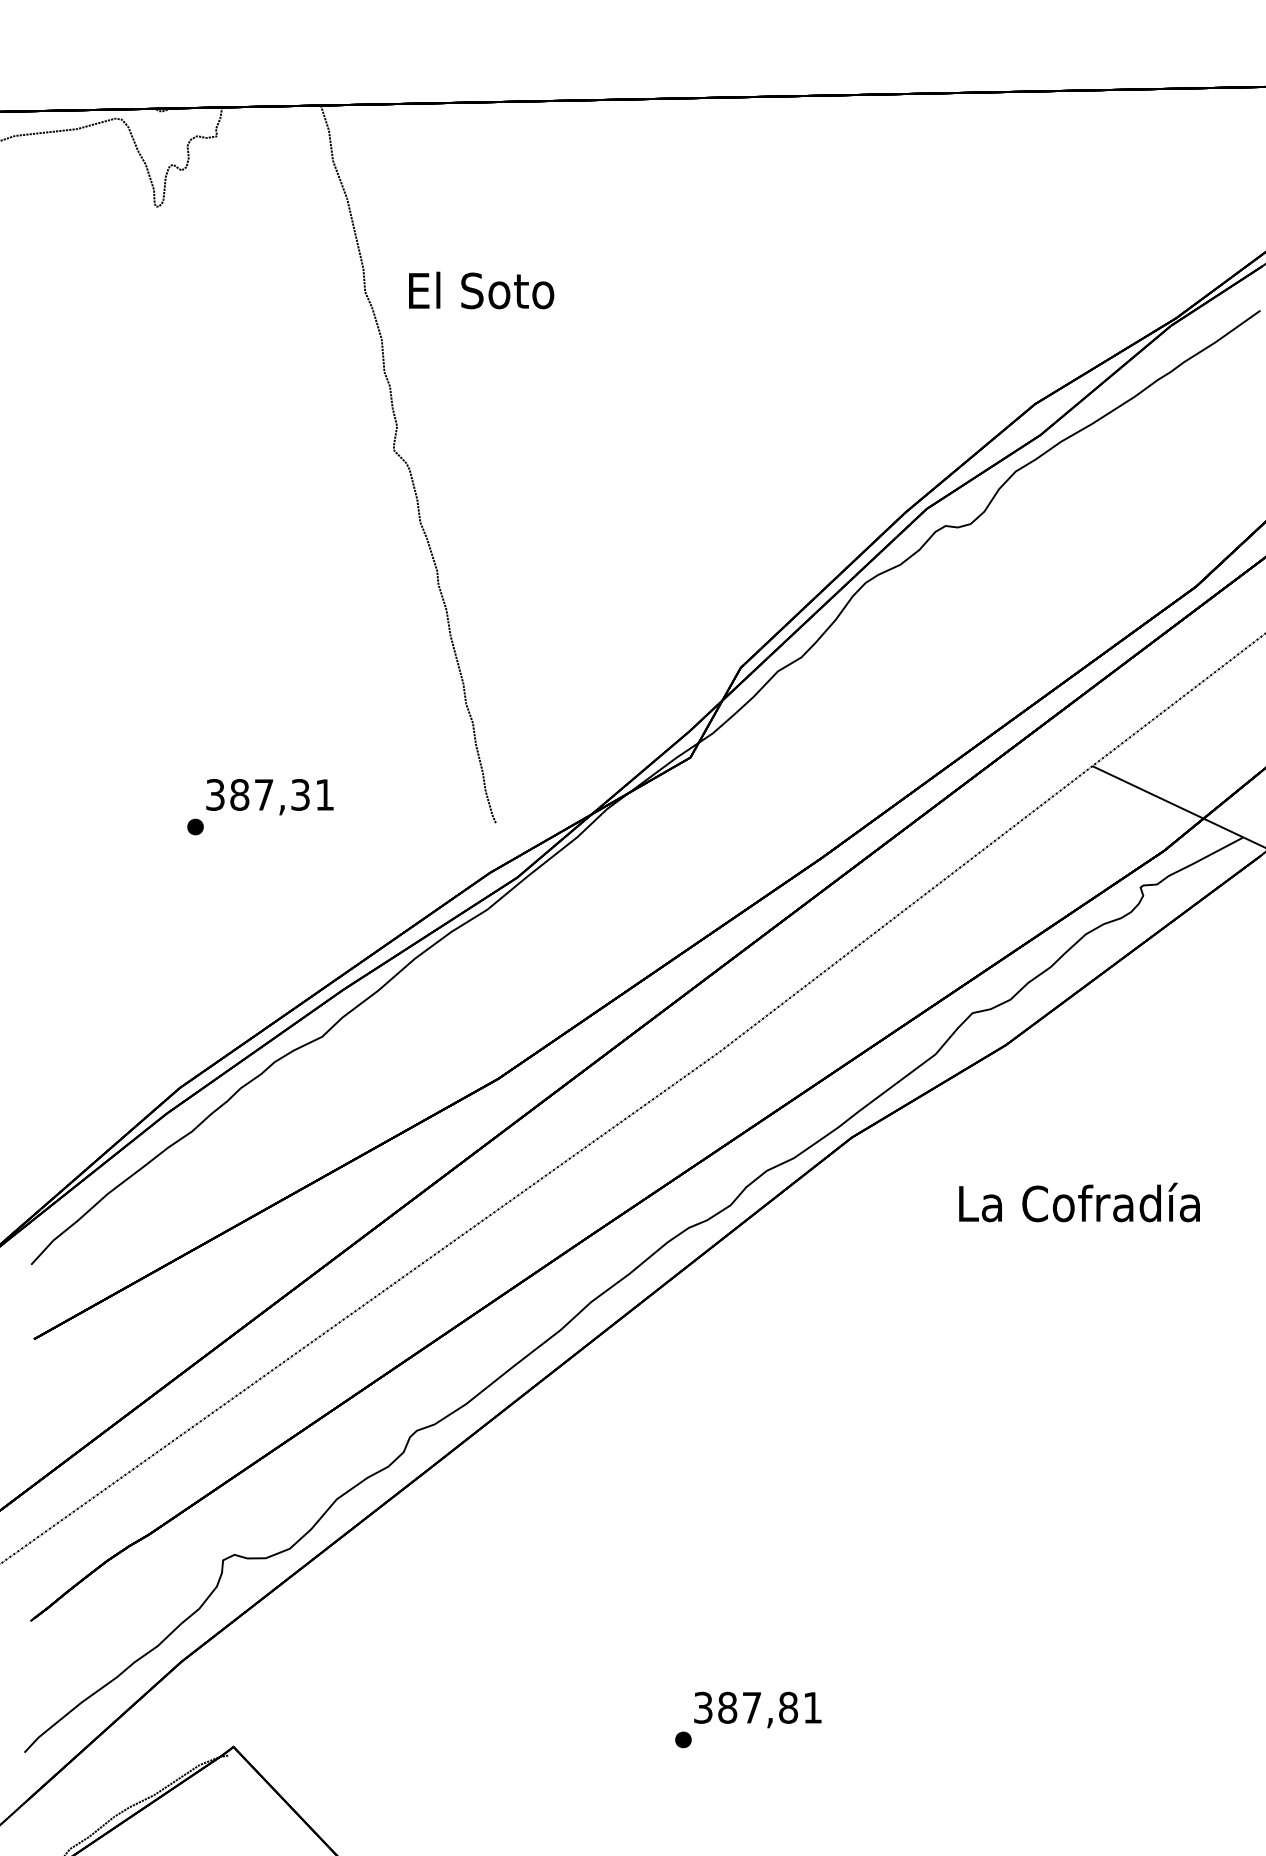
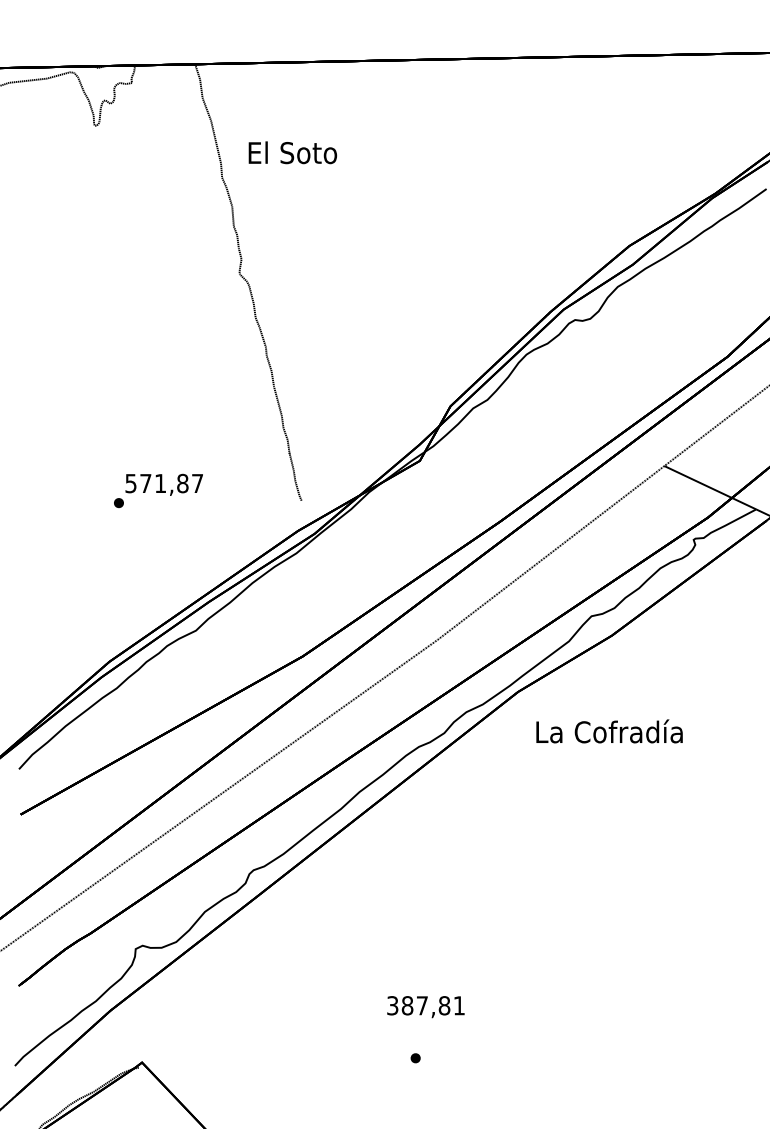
text: (480, 290) -> (292, 152), moved
text: (270, 794) -> (164, 483), 387,31 -> 571,87
text: (1079, 1202) -> (609, 731), moved
text: (757, 1710) -> (425, 1007), moved

